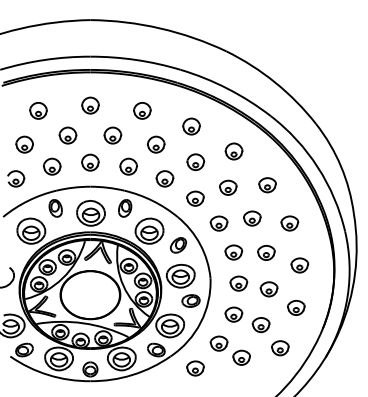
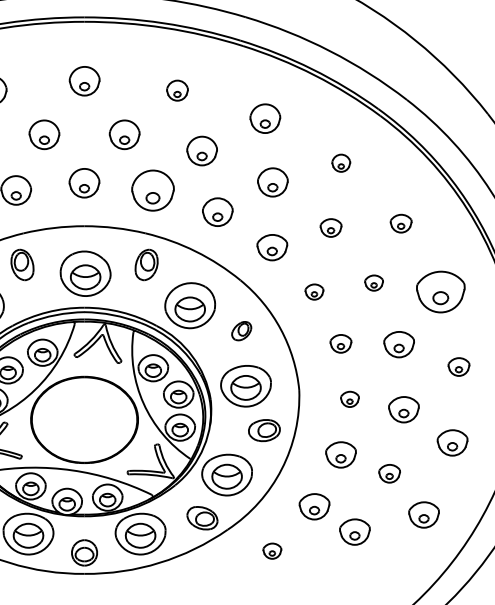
part: (142, 110) -> (177, 89), size x0.7
part: (233, 151) -> (340, 163), size x0.6
part: (128, 166) -> (152, 190), size x1.4
part: (267, 185) -> (401, 224), size x0.7
part: (228, 187) -> (331, 227), size x0.7
part: (252, 218) -> (374, 283), size x0.6
part: (218, 223) -> (313, 291), size x0.6
part: (289, 223) -> (440, 291), size x1.6
part: (177, 245) -> (240, 331), size x0.7
part: (233, 252) -> (340, 343), size x0.7
part: (299, 265) -> (458, 367), size x0.7
part: (238, 283) -> (349, 399), size x0.6
part: (260, 325) -> (388, 474), size x0.7
part: (195, 368) -> (272, 551), size x0.6

